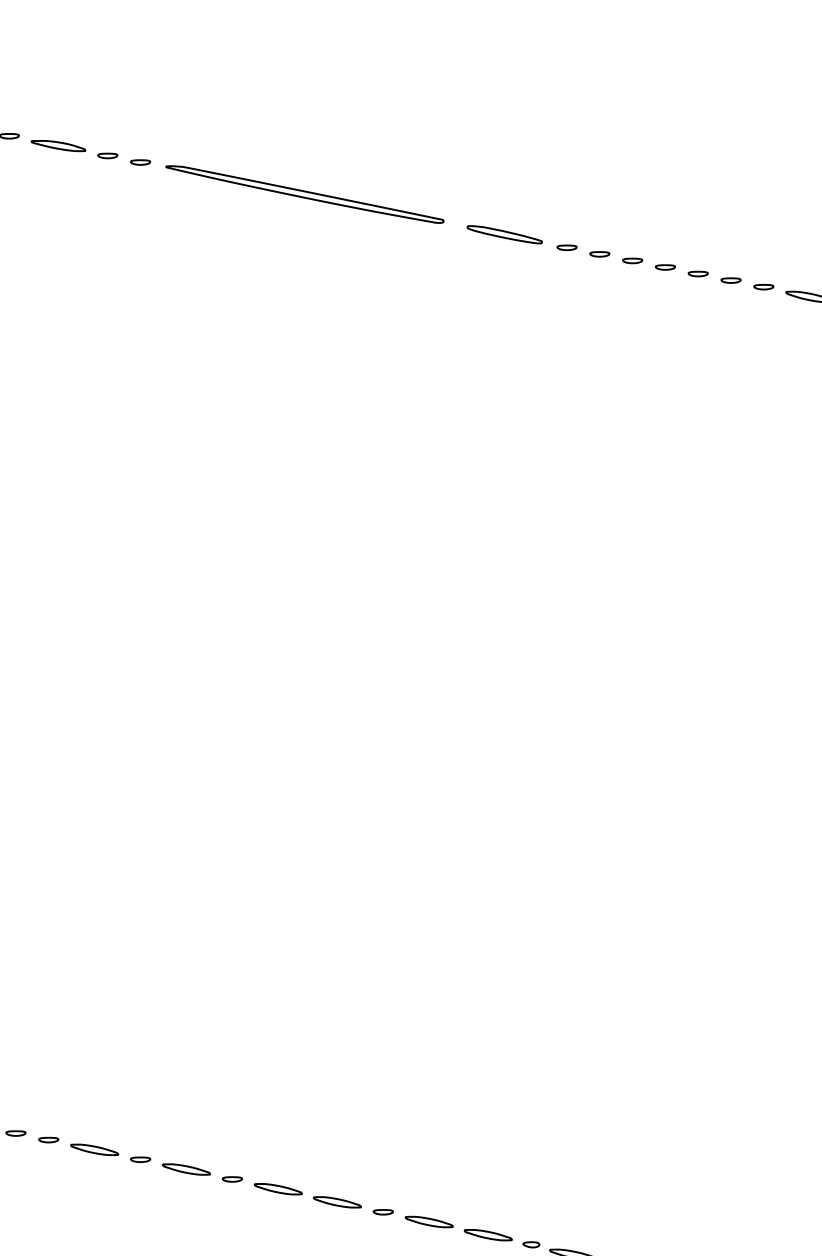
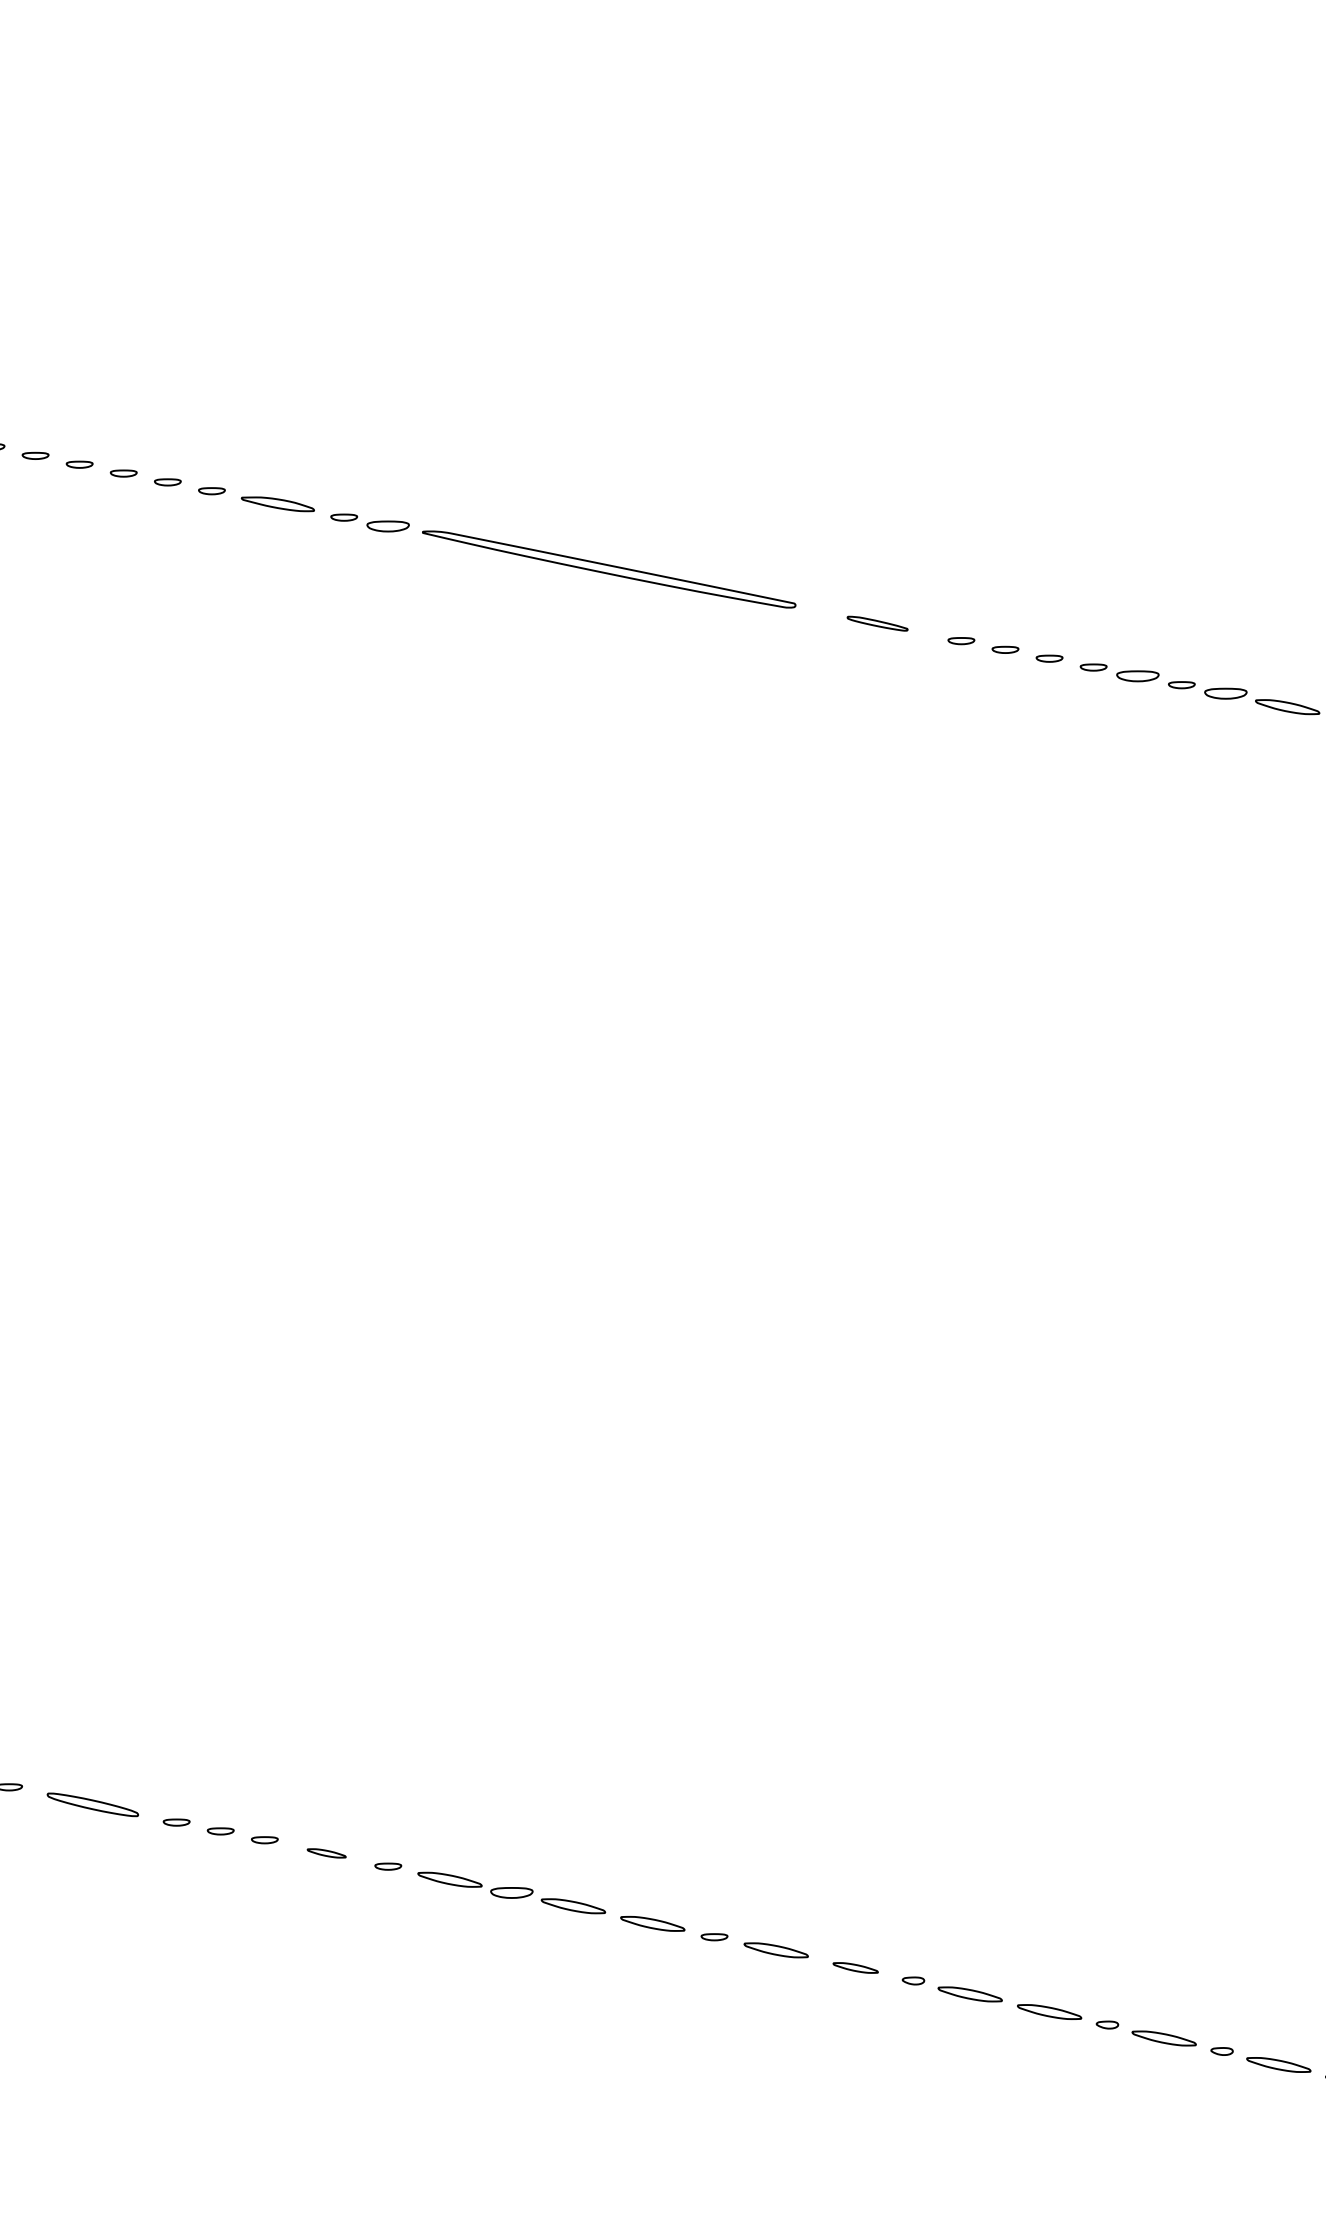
part: (140, 162) -> (388, 526), size x1.6
part: (504, 234) -> (877, 623), size x0.6
part: (698, 274) -> (1137, 676), size x1.6
part: (763, 287) -> (1225, 694), size x1.6
part: (94, 1149) -> (326, 1853), size x0.6
part: (232, 1179) -> (511, 1893), size x1.6
part: (488, 1234) -> (855, 1967), size x0.7

